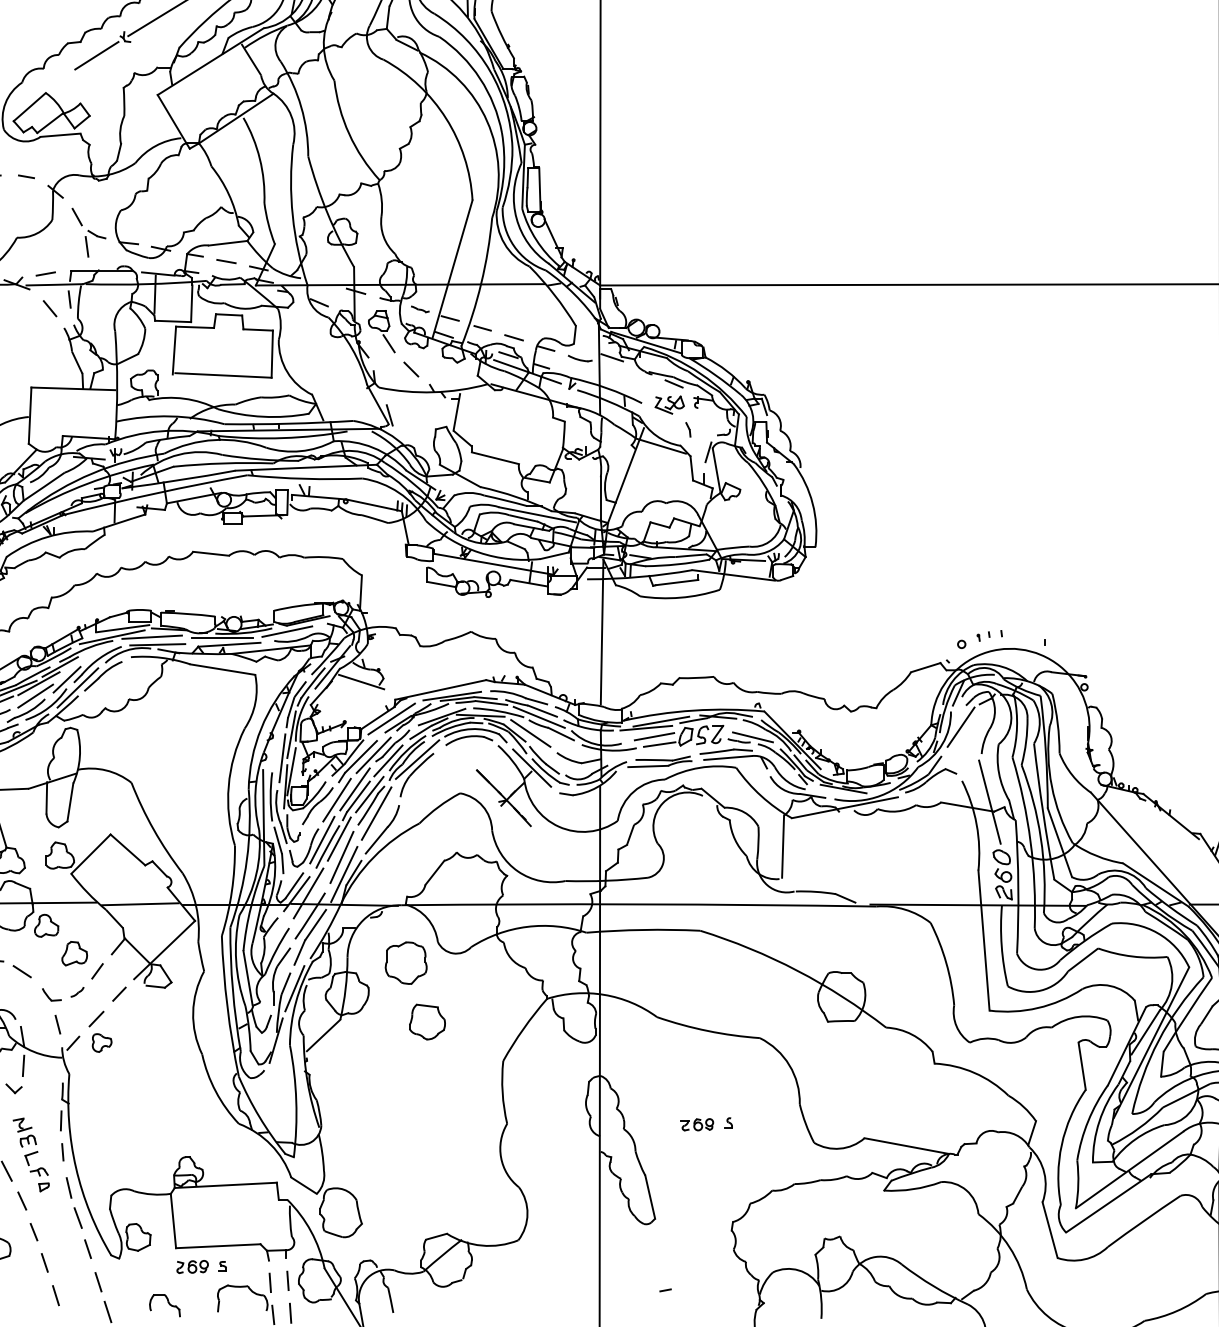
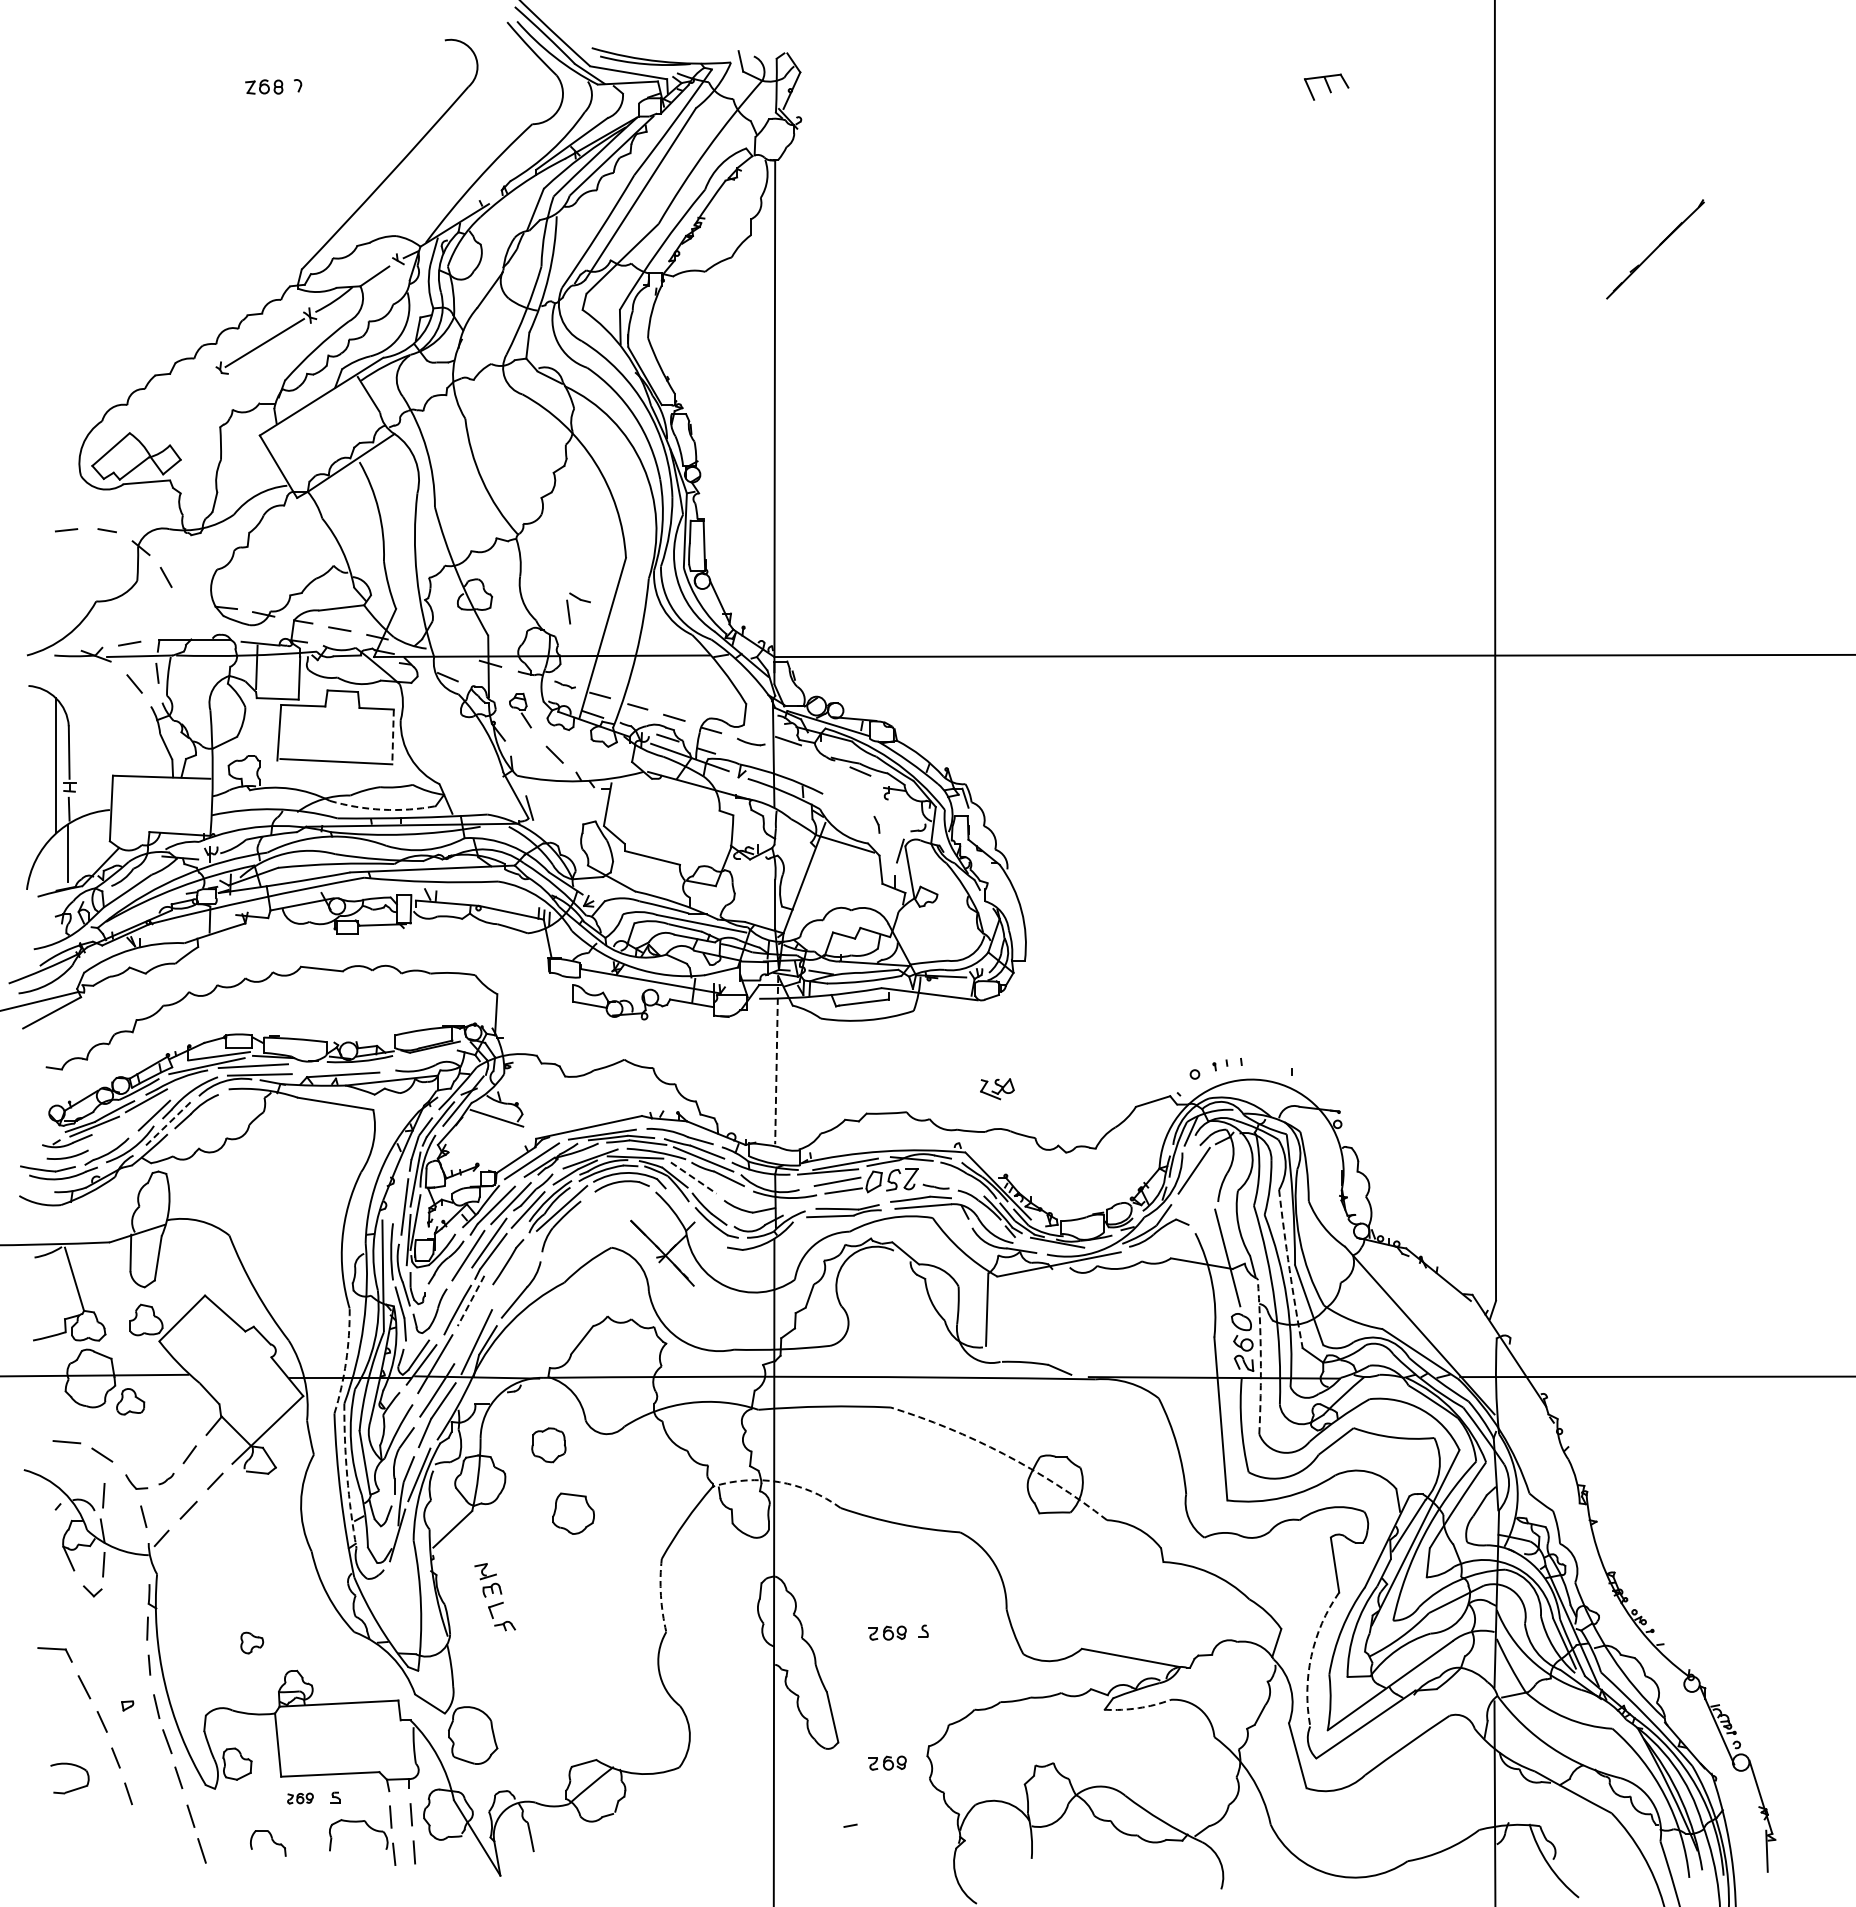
line: (96, 55) -> (188, 389), removed
part: (96, 236) -> (579, 600), moved
part: (381, 331) -> (520, 710), size x0.7
line: (272, 354) -> (393, 737), solid -> dashed
part: (669, 405) -> (997, 1089), moved
arc: (263, 416) -> (382, 809), solid -> dashed
line: (287, 631) -> (410, 1059), removed
line: (601, 632) -> (776, 1060), solid -> dashed
line: (221, 637) -> (334, 1066), removed
line: (38, 683) -> (121, 1119), removed
line: (78, 688) -> (167, 1125), solid -> dashed
line: (35, 696) -> (117, 1134), removed
line: (530, 733) -> (693, 1178), solid -> dashed
line: (752, 737) -> (951, 1182), removed
line: (532, 768) -> (695, 1218), removed
line: (369, 794) -> (506, 1248), removed
line: (376, 812) -> (514, 1270), removed
arc: (1043, 812) -> (1289, 1269), solid -> dashed
line: (338, 839) -> (470, 1301), solid -> dashed
line: (322, 840) -> (451, 1302), removed
line: (341, 856) -> (473, 1321), removed
arc: (1018, 886) -> (1260, 1356), solid -> dashed
arc: (232, 891) -> (346, 1361), solid -> dashed
line: (140, 904) -> (239, 1376), removed
part: (74, 953) -> (163, 1433), removed
part: (405, 963) -> (548, 1445), size x0.7
arc: (797, 971) -> (1004, 1454), solid -> dashed
arc: (233, 990) -> (347, 1476), solid -> dashed
arc: (604, 995) -> (779, 1482), solid -> dashed
line: (23, 1006) -> (103, 1495), added
part: (102, 1042) -> (252, 1642), moved
arc: (502, 1092) -> (660, 1595), solid -> dashed
arc: (1061, 1144) -> (1311, 1656), solid -> dashed
part: (30, 1147) -> (494, 1597), moved
arc: (913, 1189) -> (1138, 1708), solid -> dashed
part: (697, 1235) -> (887, 1762), added
part: (192, 1266) -> (300, 1798), size x0.7
line: (55, 1295) -> (141, 1831), removed

